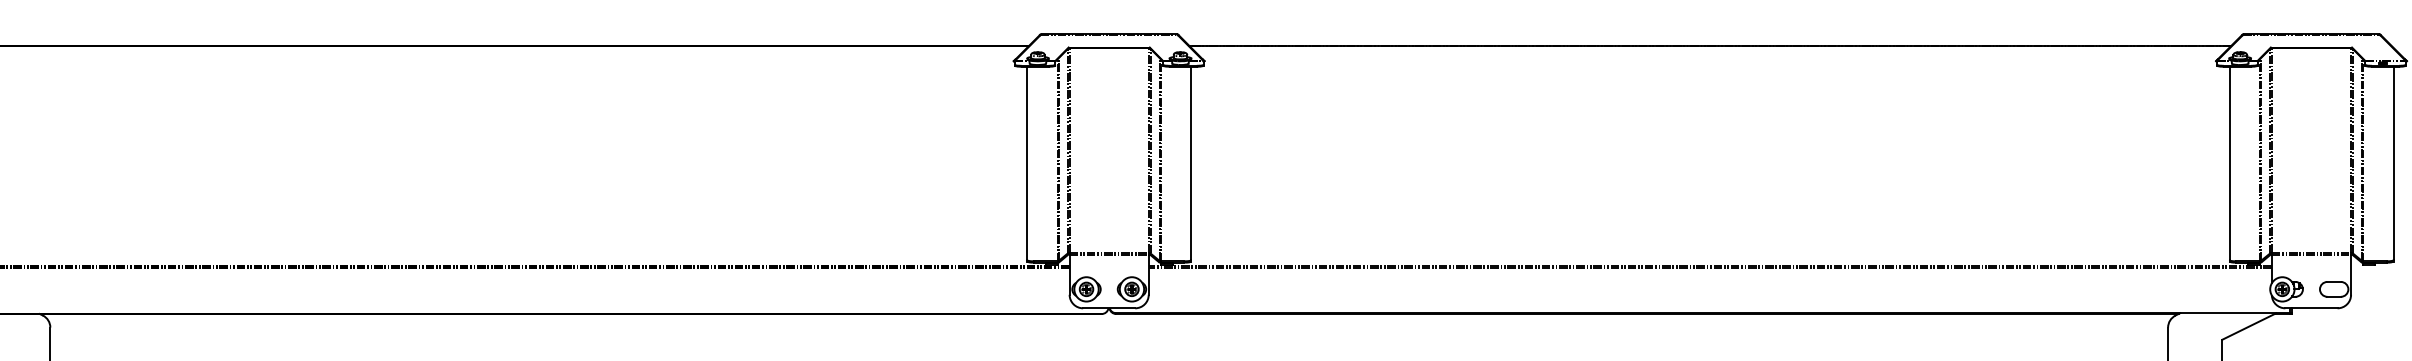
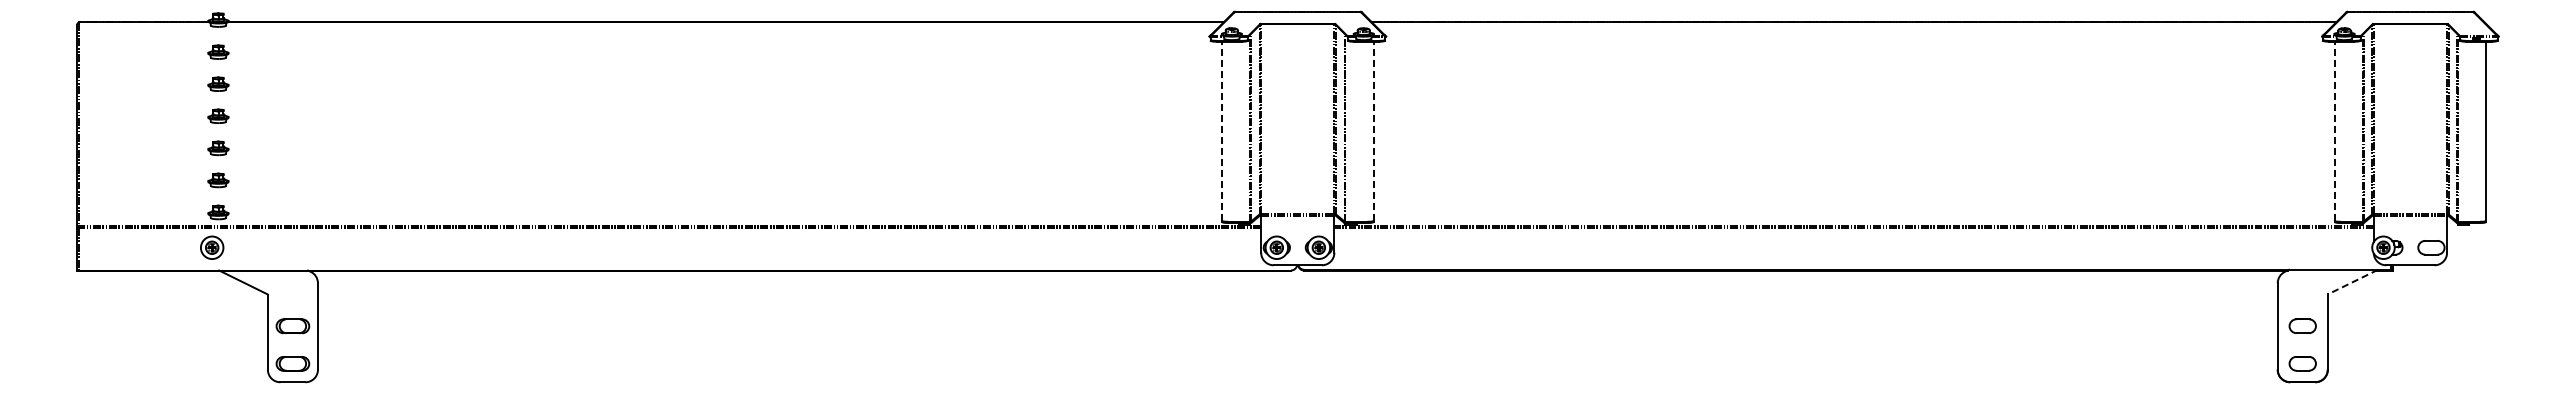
line: (1026, 162) -> (1221, 130), solid -> dashed
line: (1190, 162) -> (1373, 130), solid -> dashed
line: (2229, 162) -> (2334, 130), solid -> dashed
line: (2248, 326) -> (2352, 282), solid -> dashed

